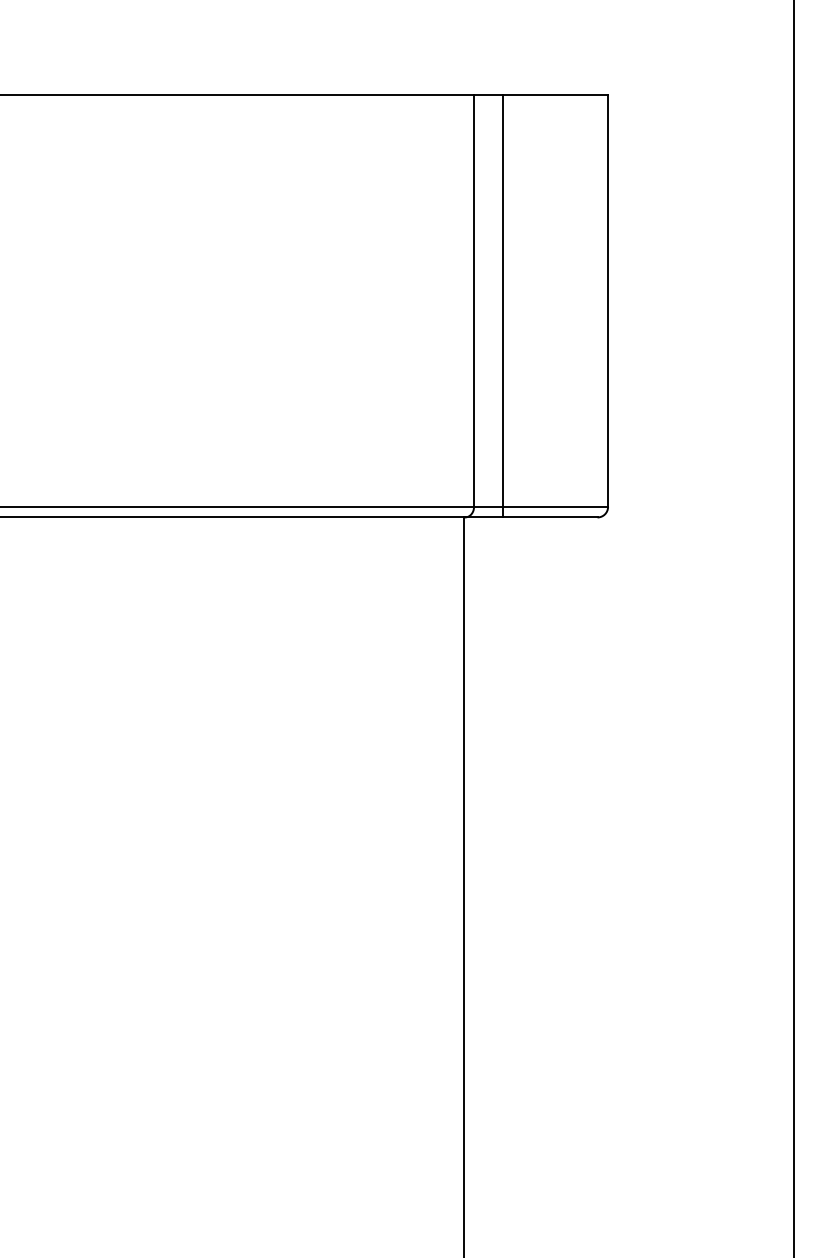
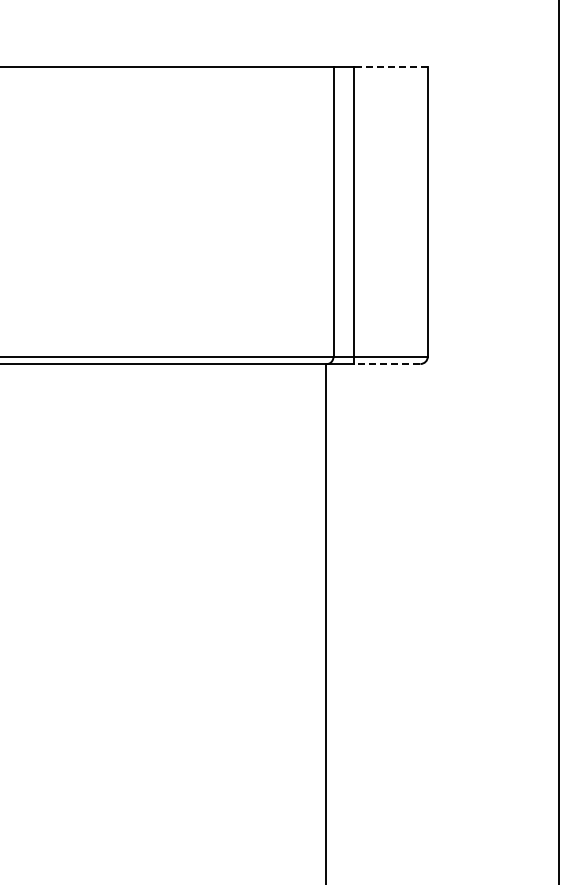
line: (555, 94) -> (390, 66), solid -> dashed
line: (549, 518) -> (386, 364), solid -> dashed

